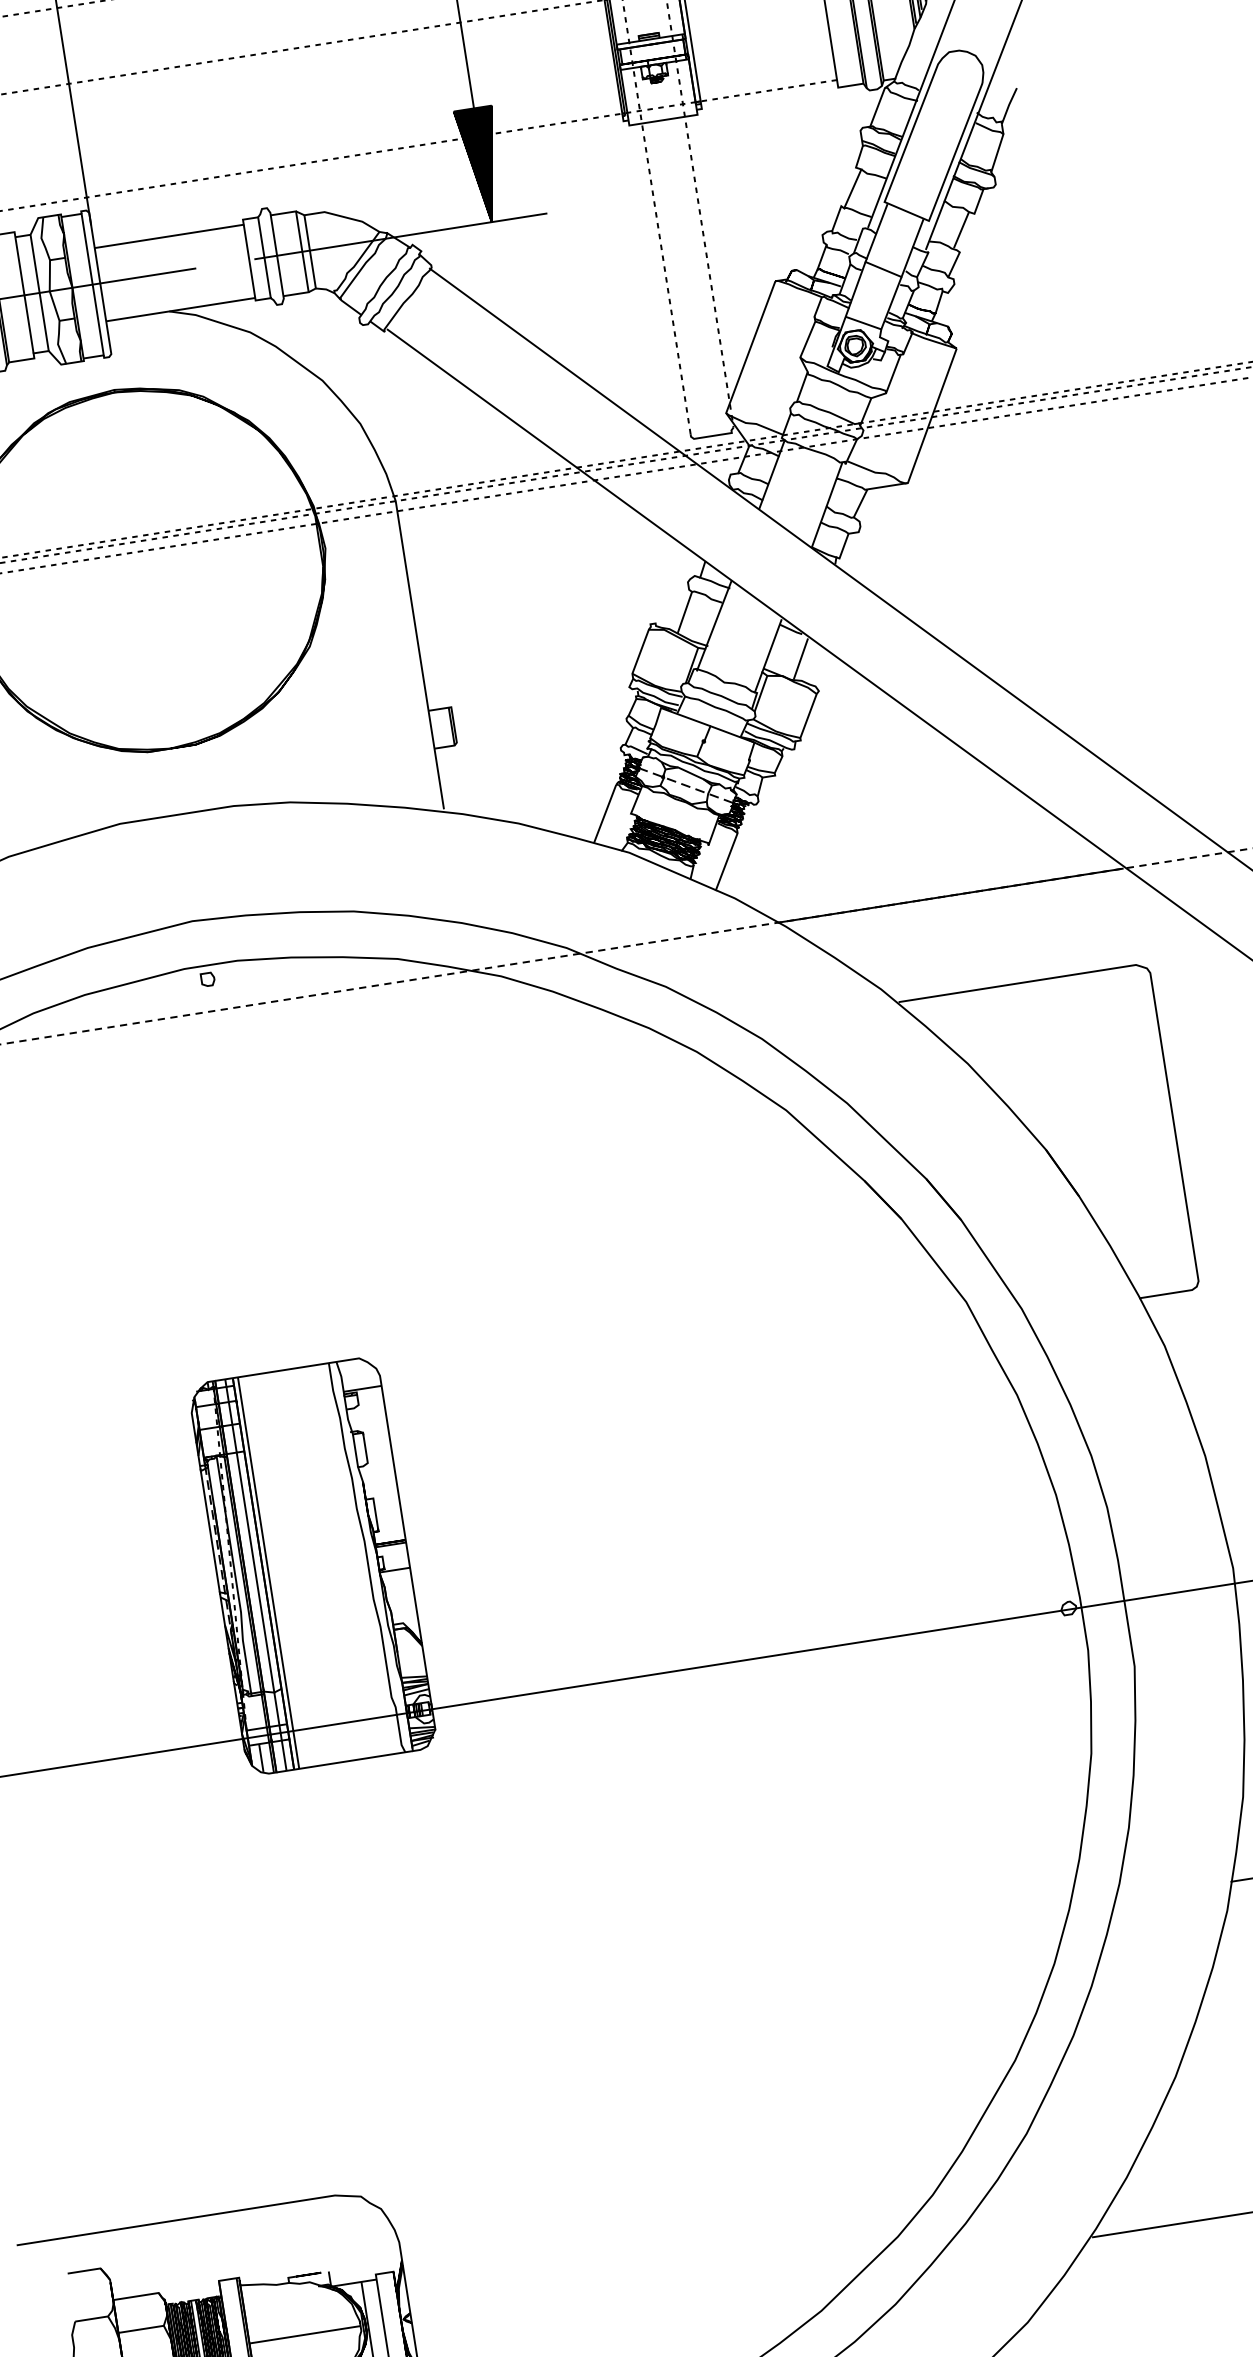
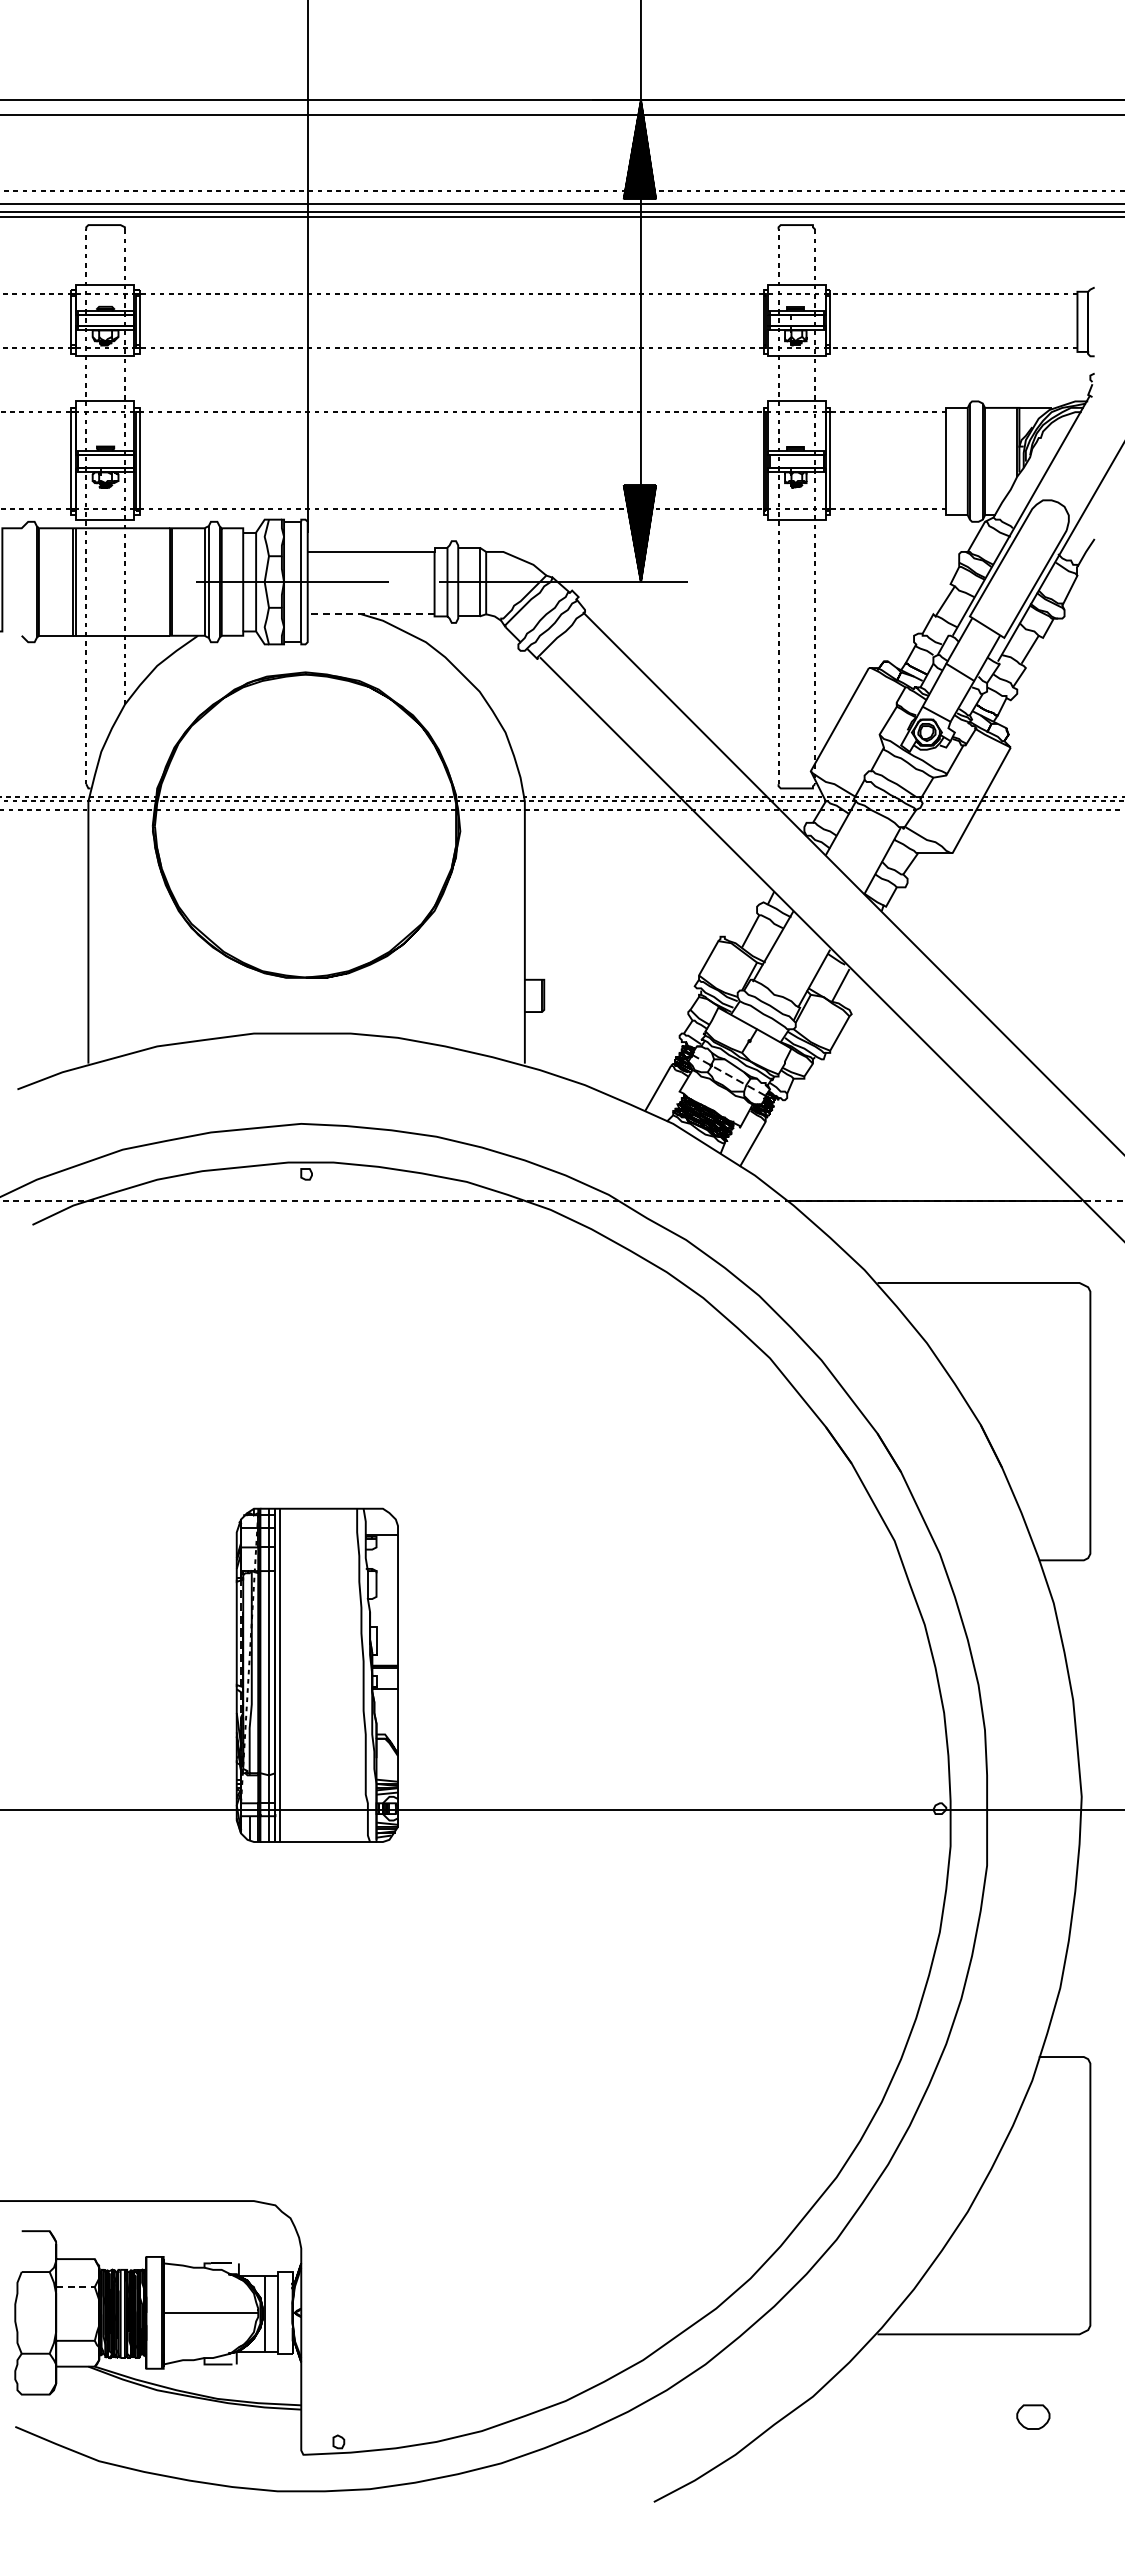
line: (180, 310) -> (370, 614), solid -> dashed
line: (141, 2329) -> (75, 2287), solid -> dashed

